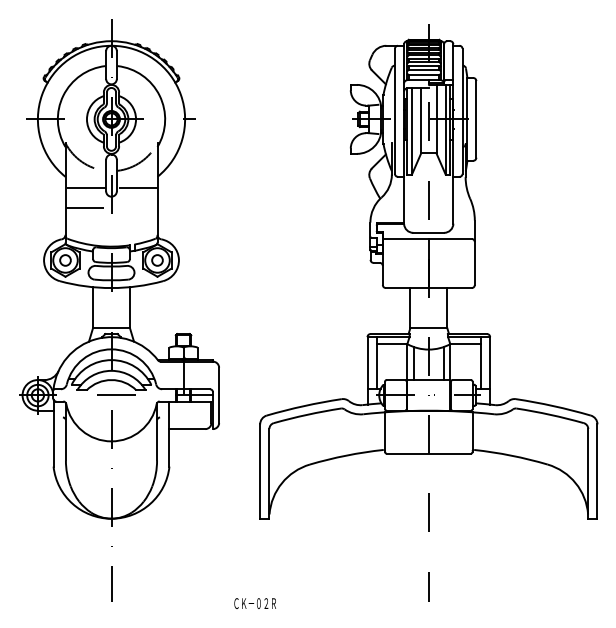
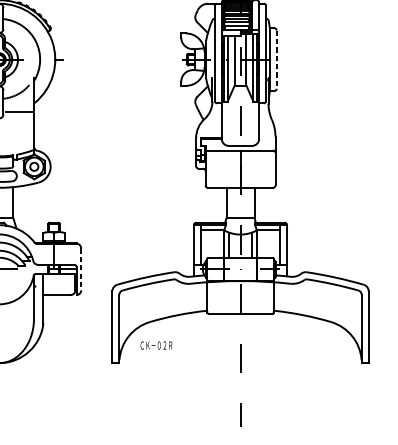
line: (476, 119) -> (276, 59), solid -> dashed
line: (219, 395) -> (81, 269), solid -> dashed
text: (254, 603) -> (155, 345), moved

